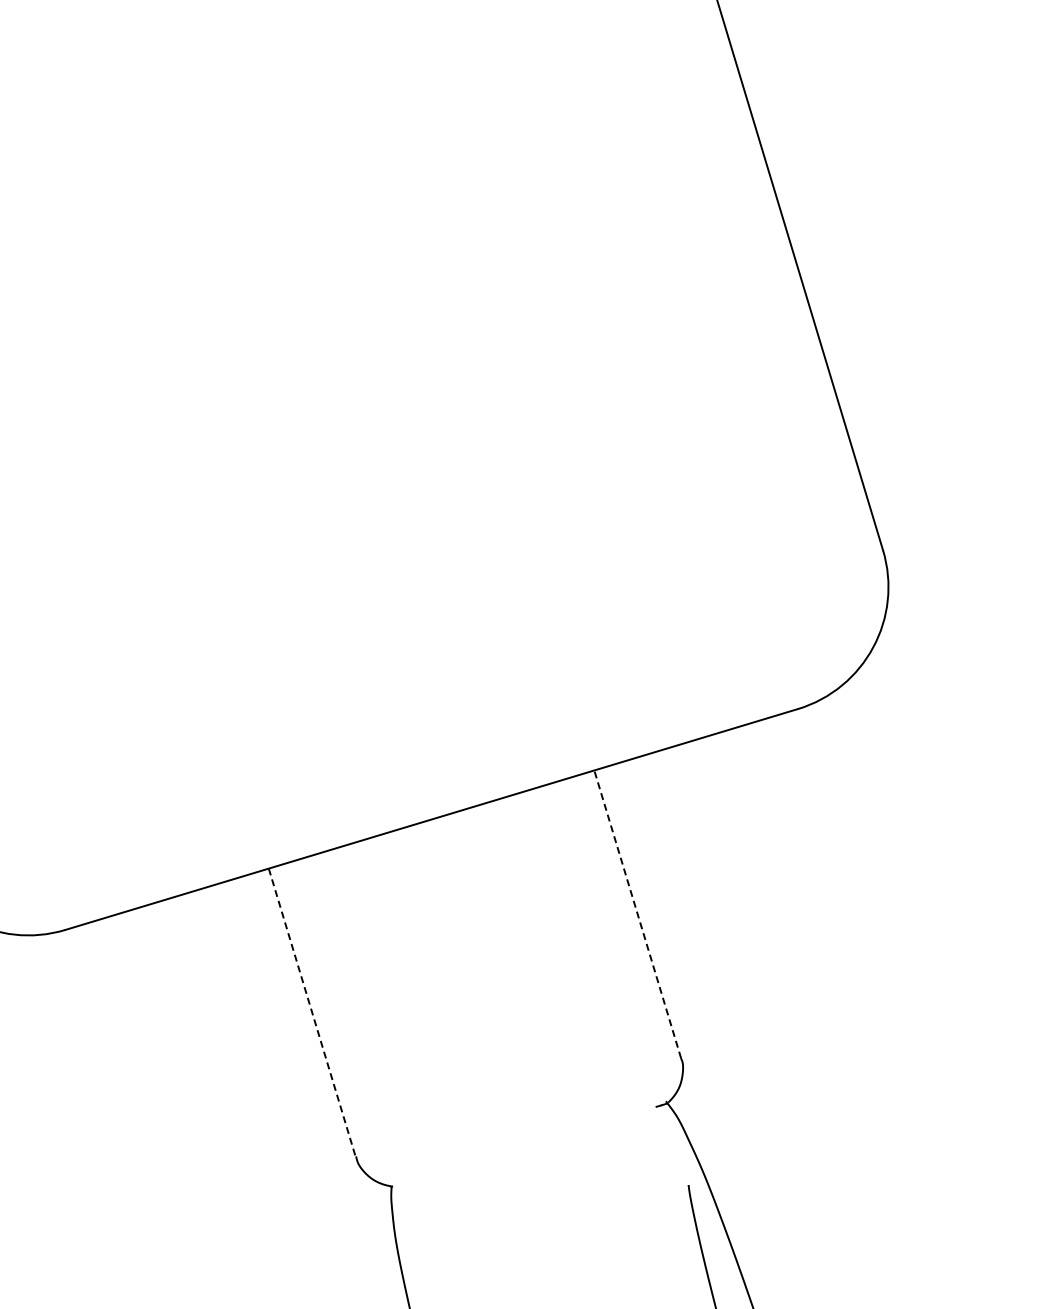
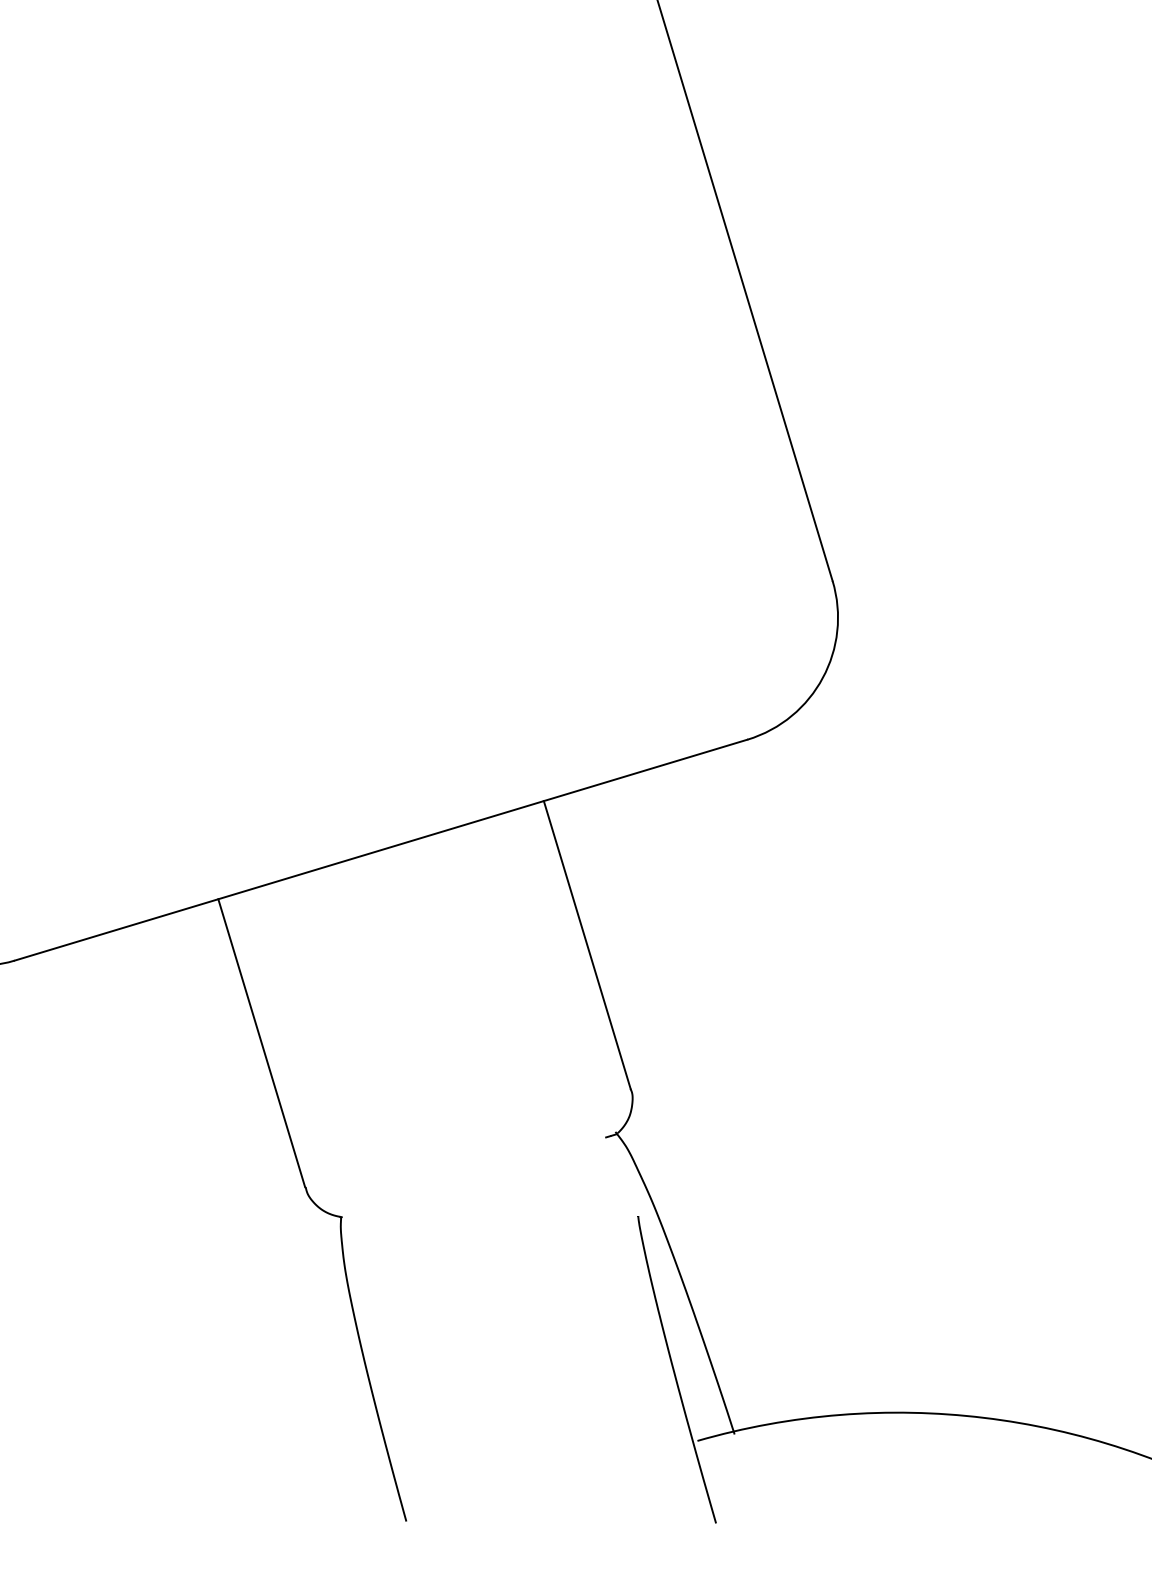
line: (637, 913) -> (587, 944), dashed -> solid
line: (311, 1012) -> (261, 1043), dashed -> solid

